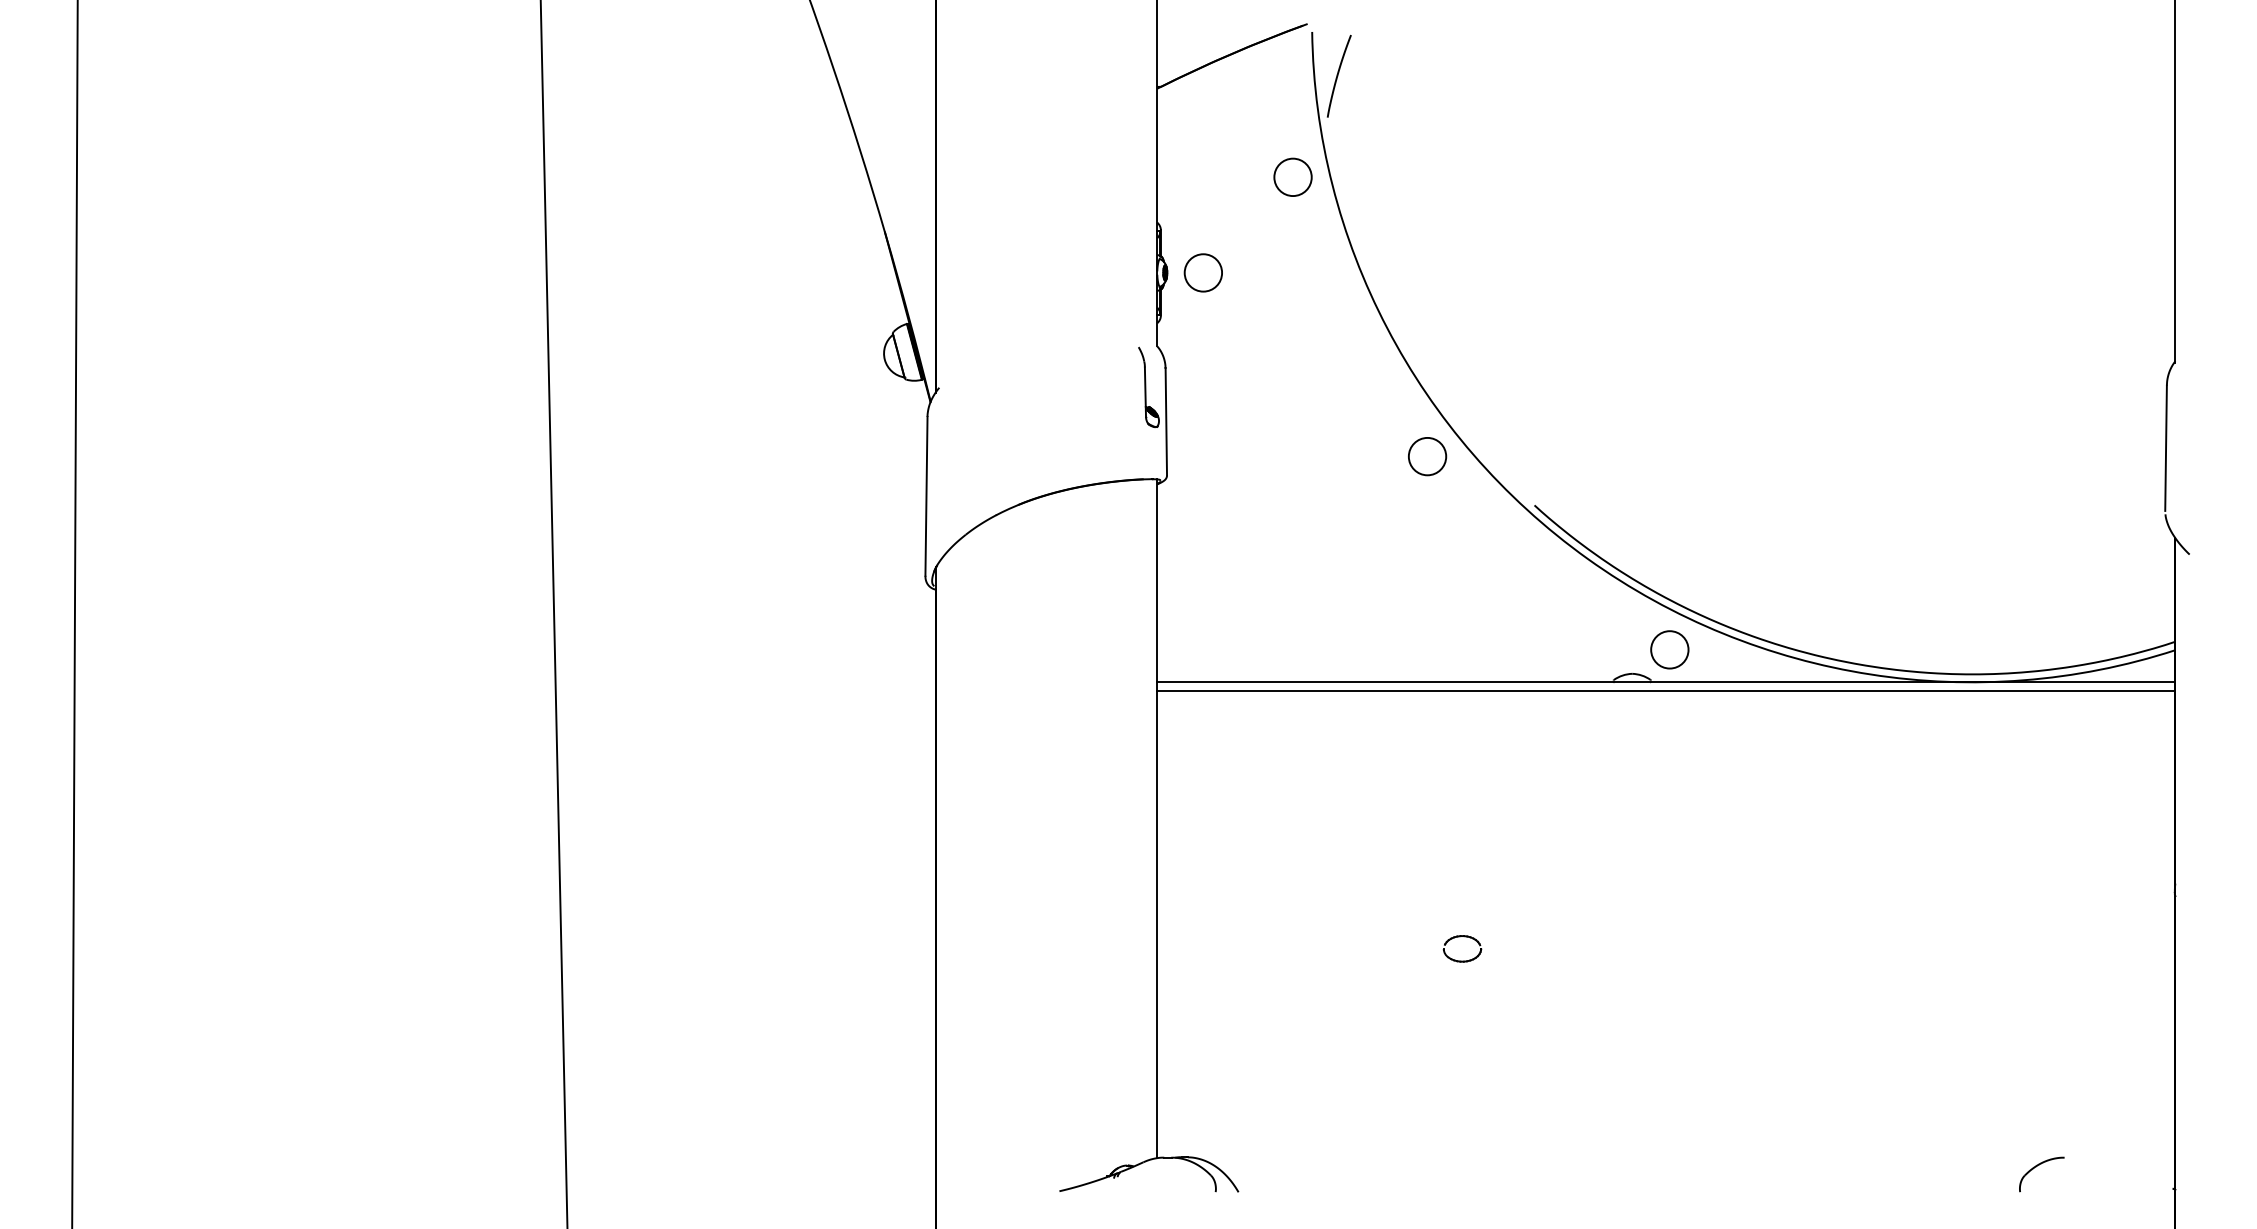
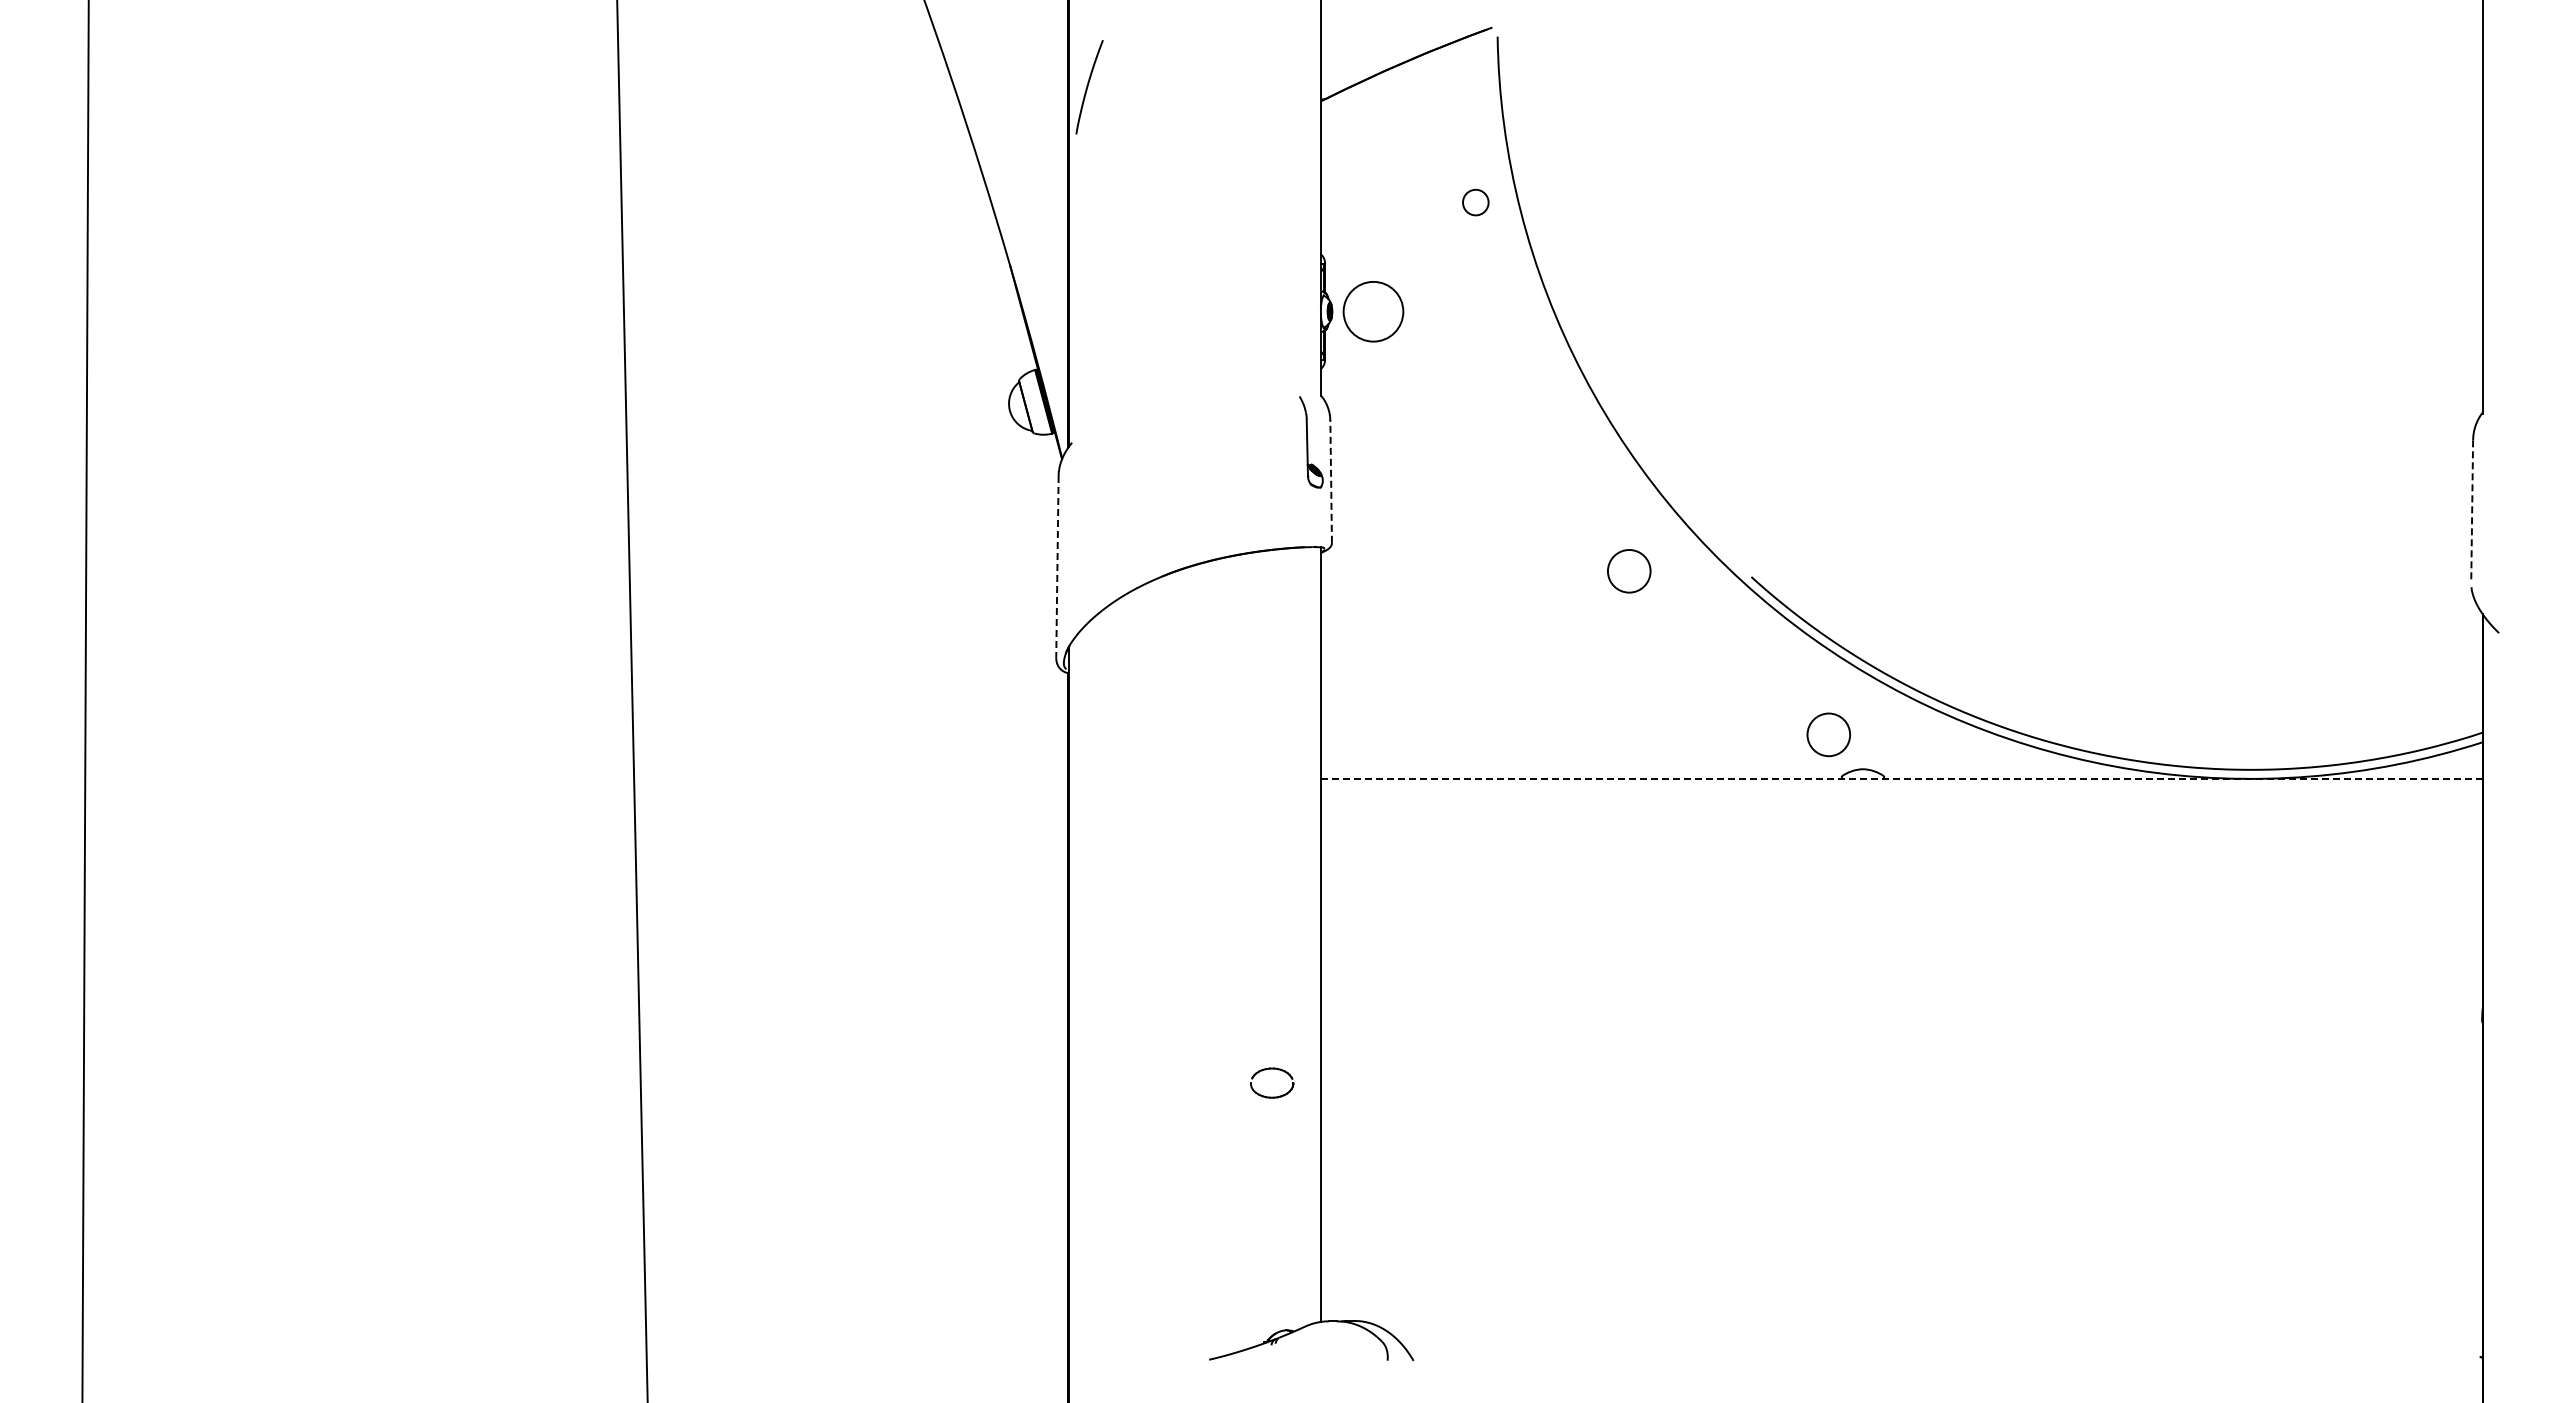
curve: (1338, 76) -> (1088, 87), moved
circle: (1292, 177) -> (1475, 202), size x0.6
circle: (1203, 272) -> (1373, 311), size x1.4
line: (1166, 421) -> (1331, 481), solid -> dashed
line: (2166, 448) -> (2472, 512), solid -> dashed
circle: (1427, 456) -> (1629, 571), moved
line: (926, 496) -> (1057, 566), solid -> dashed
circle: (1669, 649) -> (1828, 734), moved
line: (1666, 681) -> (1901, 778), solid -> dashed
line: (1666, 690) -> (1901, 788), removed
part: (1462, 936) -> (1272, 1069), moved
part: (2037, 1166) -> (2325, 1331), removed

